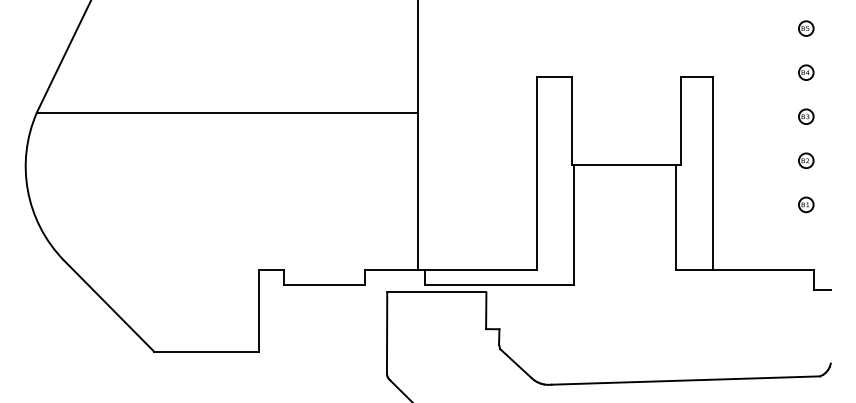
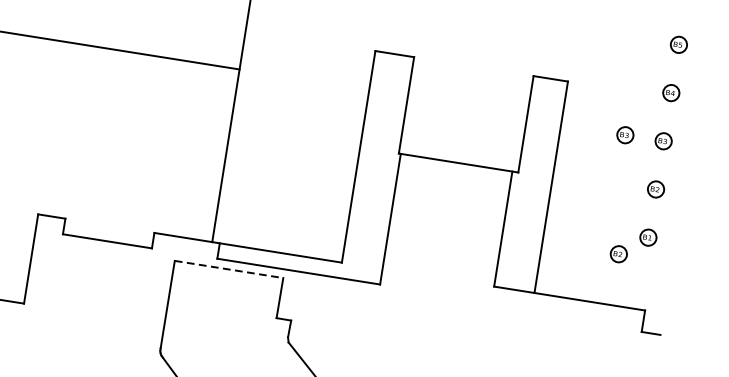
part: (771, 116) -> (625, 134), added
part: (782, 223) -> (619, 253), added
line: (436, 292) -> (228, 269), solid -> dashed

